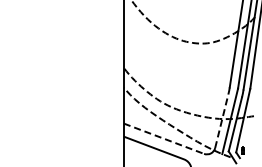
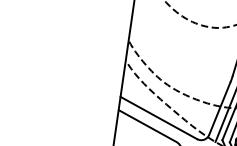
line: (221, 121) -> (219, 108), dashed -> solid
line: (163, 138) -> (158, 117), dashed -> solid

